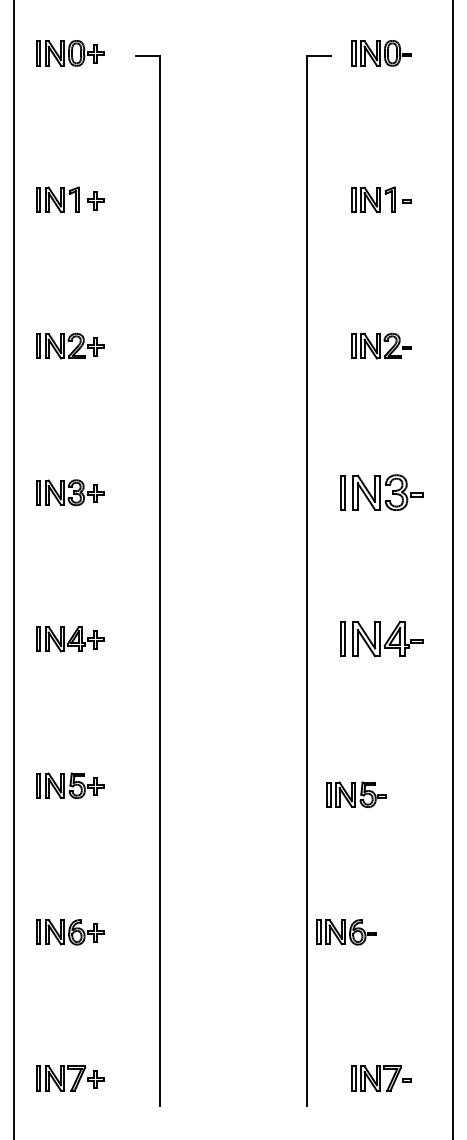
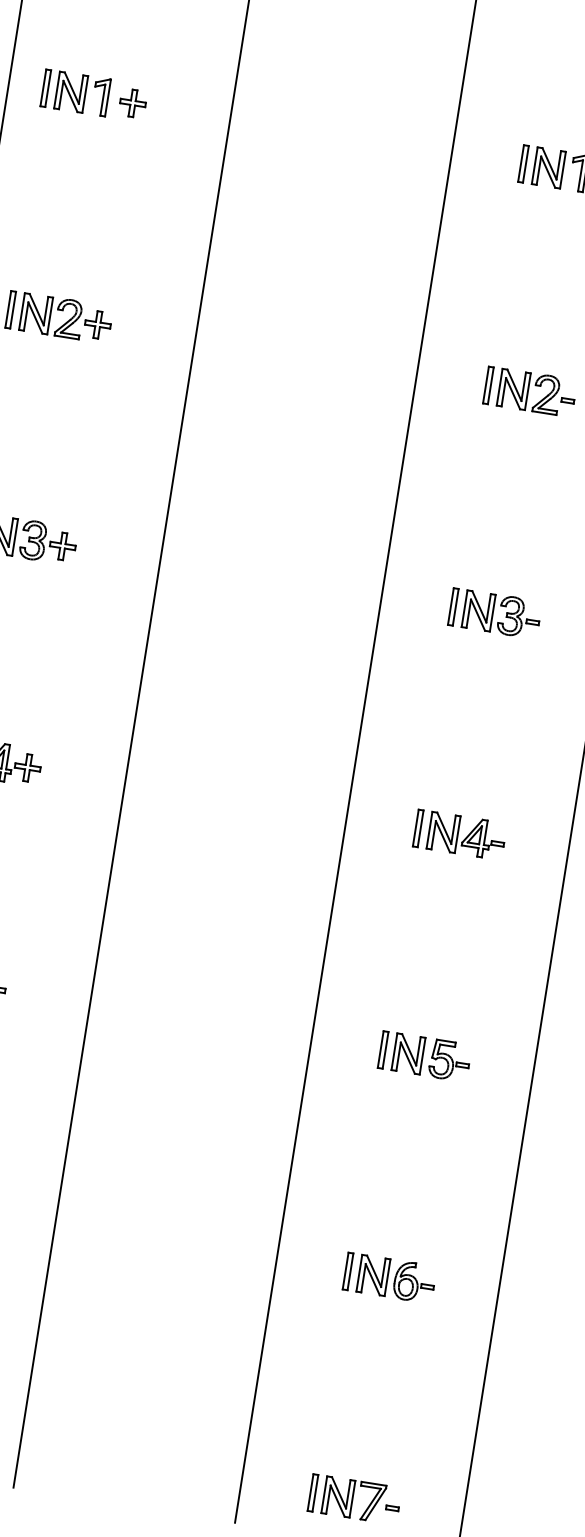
part: (381, 492) -> (495, 613), size x0.71
part: (381, 639) -> (459, 835), size x0.71
part: (356, 794) -> (424, 1056), moved
part: (346, 932) -> (389, 1278), moved

